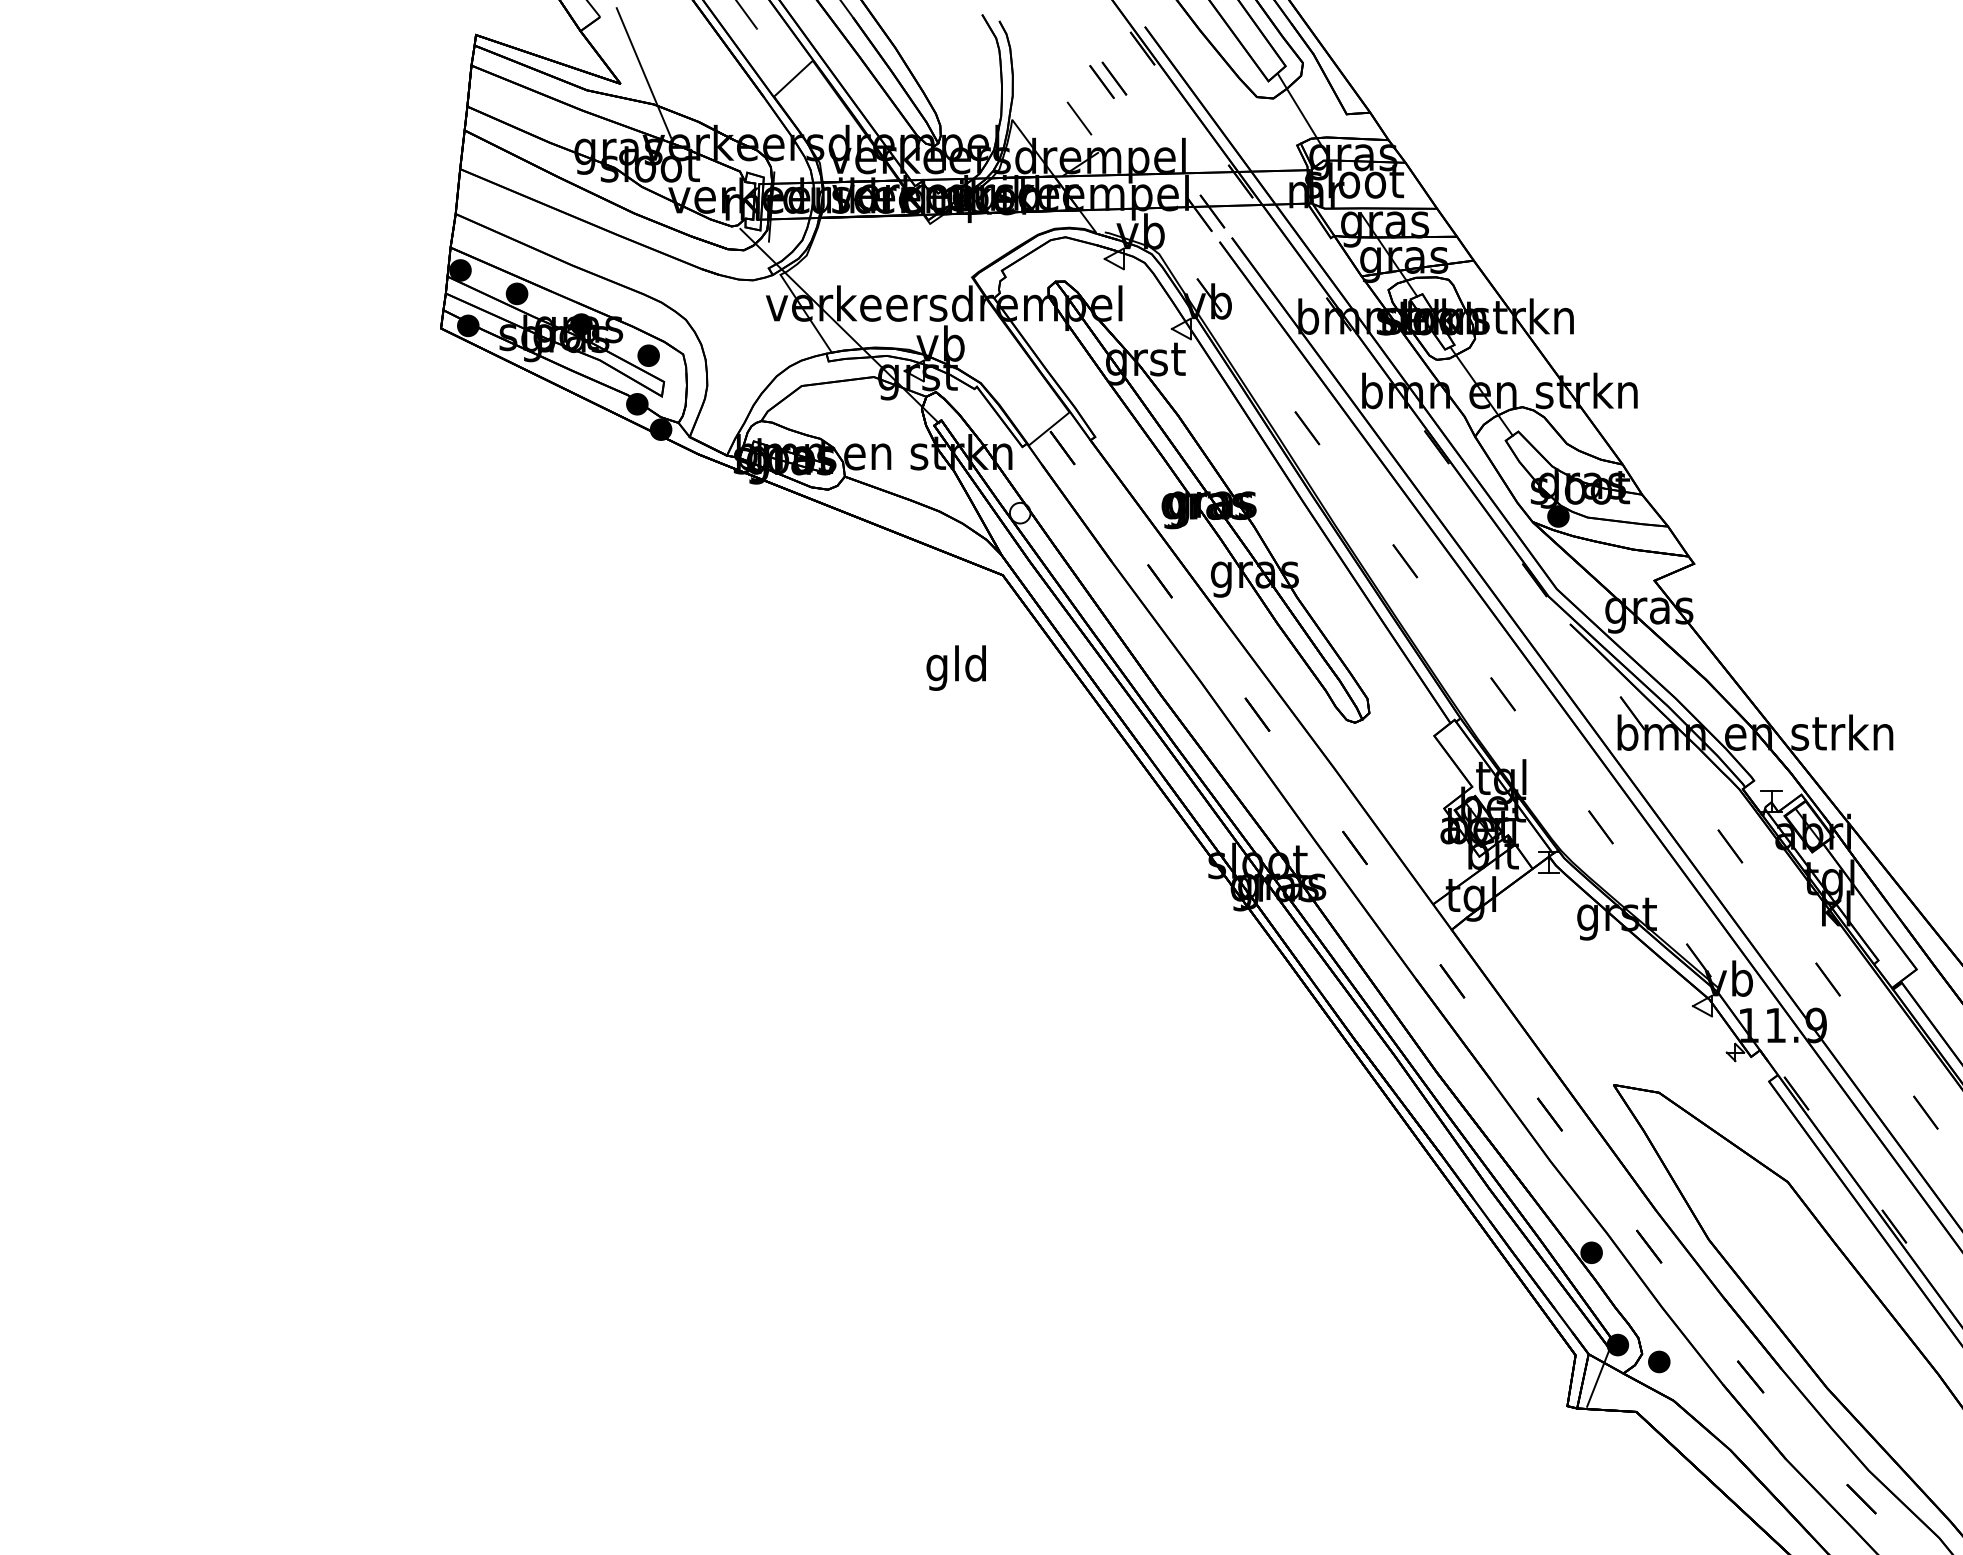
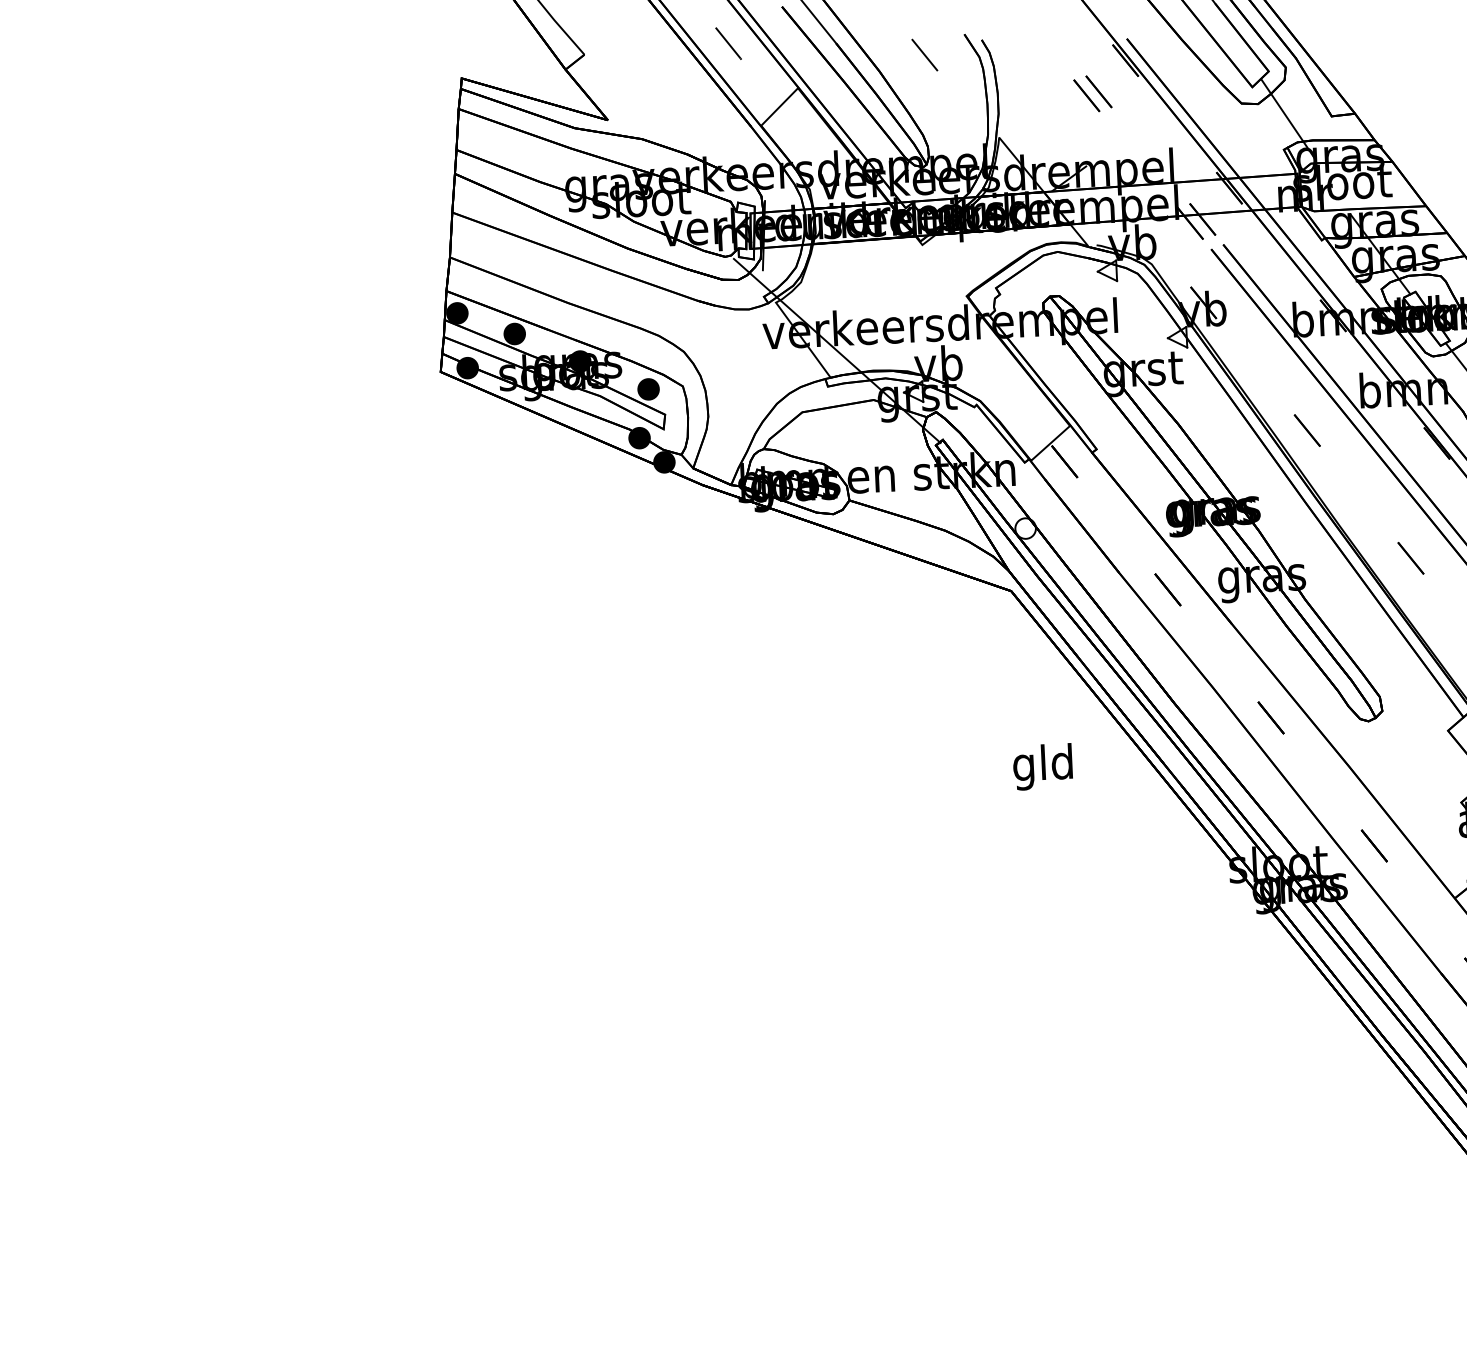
line: (643, 72) -> (630, 107), removed
line: (1079, 118) -> (924, 55), moved
text: (955, 667) -> (1042, 766), moved

